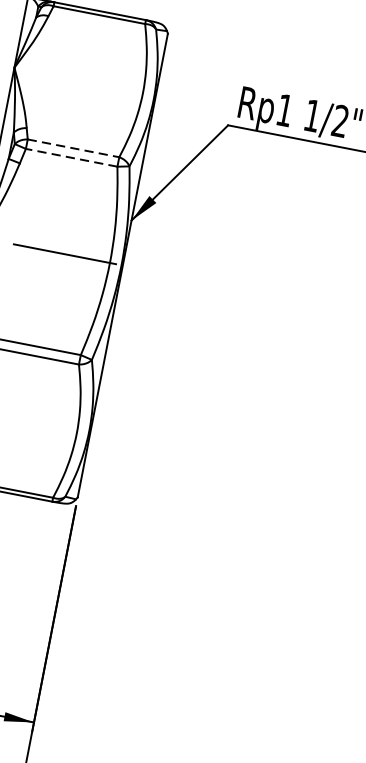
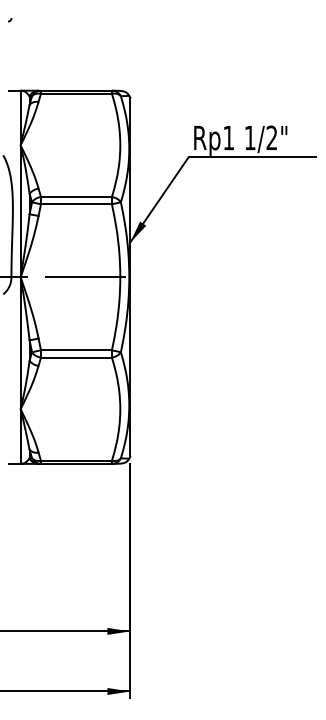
line: (73, 147) -> (76, 196), dashed -> solid
line: (70, 157) -> (75, 204), dashed -> solid

